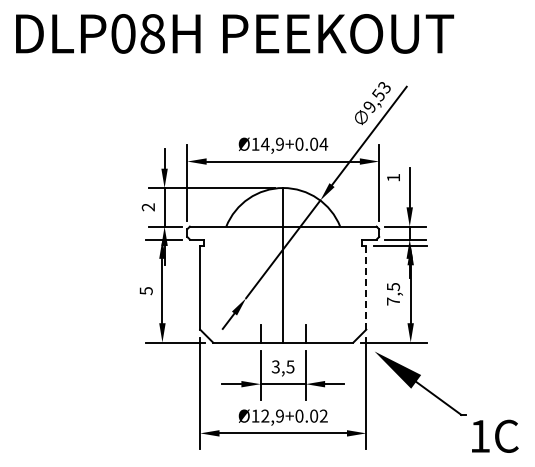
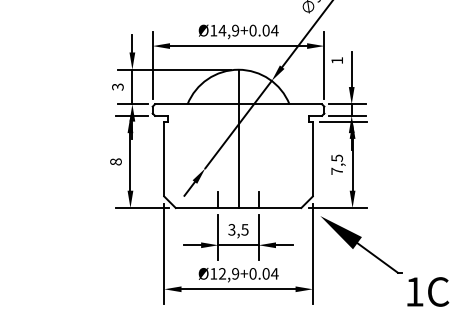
text: (148, 207) -> (117, 87), 2 -> 3
line: (366, 287) -> (313, 158), dashed -> solid
text: (145, 291) -> (115, 162), 5 -> 8
text: (323, 415) -> (274, 273), Ø12,9+0.02 -> Ø12,9+0.04

